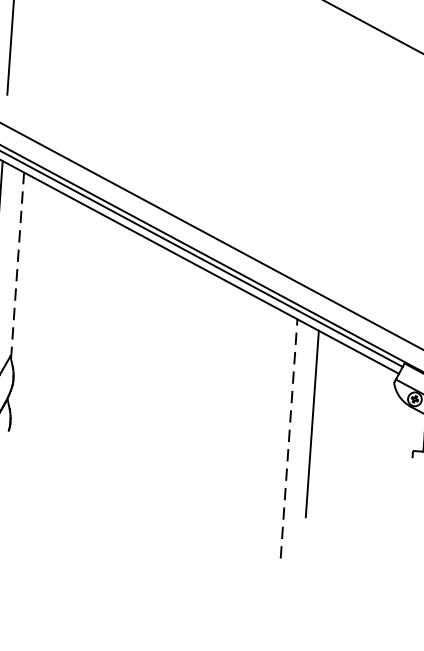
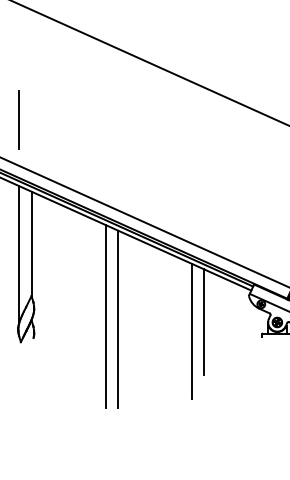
line: (18, 265) -> (32, 244), dashed -> solid
line: (138, 401) -> (105, 316), added
line: (161, 408) -> (118, 319), added
line: (288, 438) -> (191, 331), dashed -> solid

